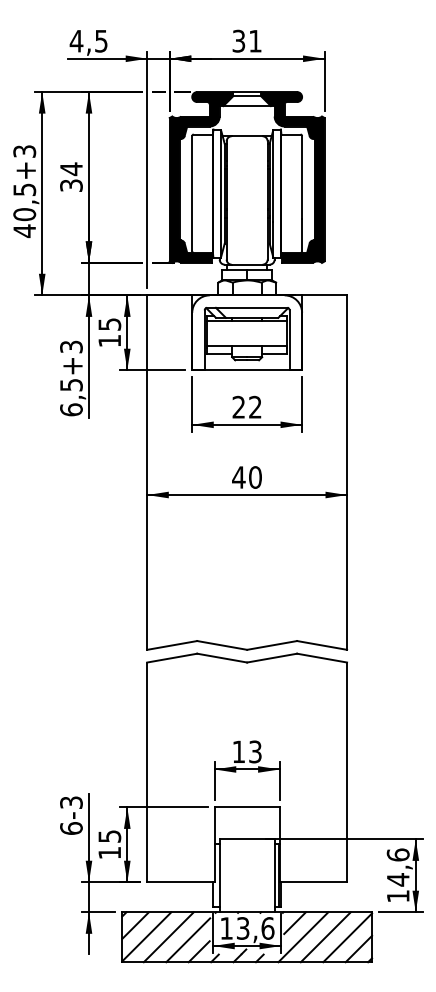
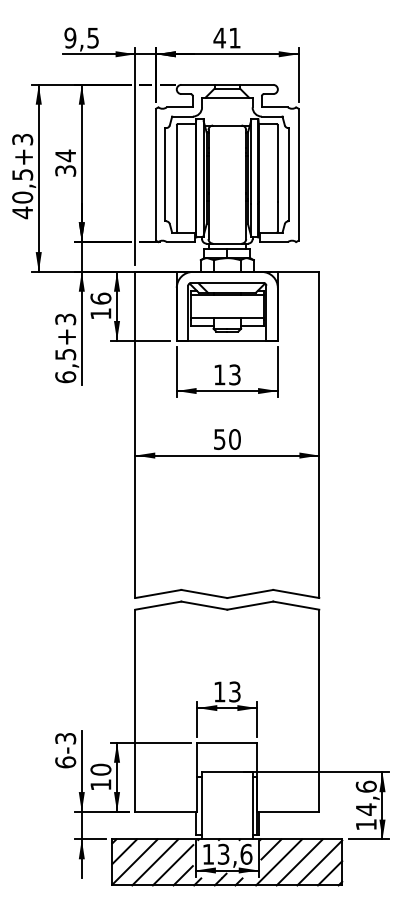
text: (76, 40) -> (70, 37), 4,5 -> 9,5
text: (238, 40) -> (219, 37), 31 -> 41
fill: (201, 177) -> (185, 163), removed
fill: (292, 177) -> (269, 163), removed
text: (109, 323) -> (100, 297), 15 -> 16
text: (246, 406) -> (226, 374), 22 -> 13
text: (238, 477) -> (219, 439), 40 -> 50
text: (109, 836) -> (100, 769), 15 -> 10

